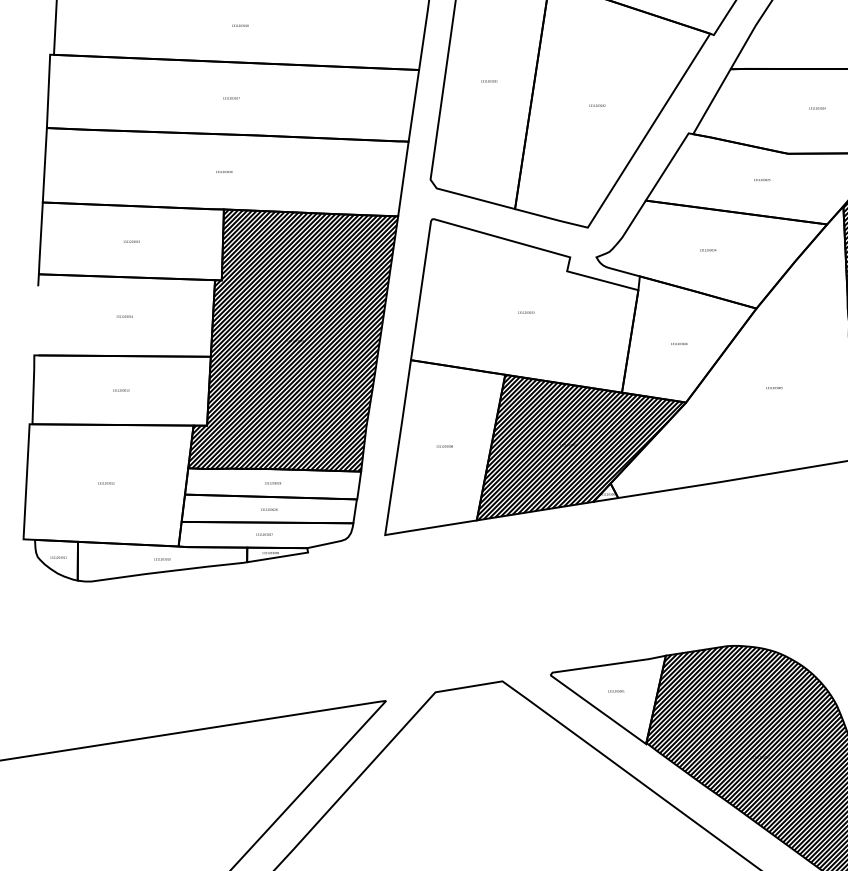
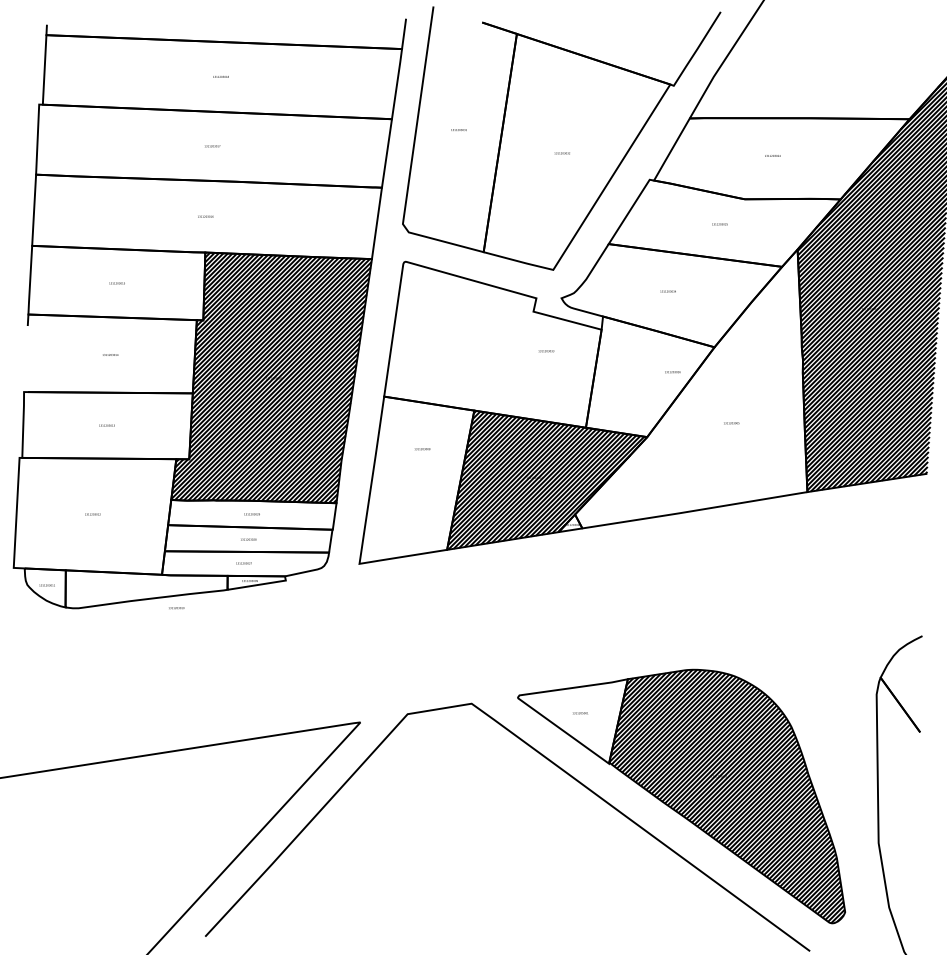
text: (526, 312) -> (546, 351), moved
text: (679, 344) -> (672, 372), moved
text: (444, 446) -> (422, 449), moved
text: (162, 559) -> (176, 608), moved

